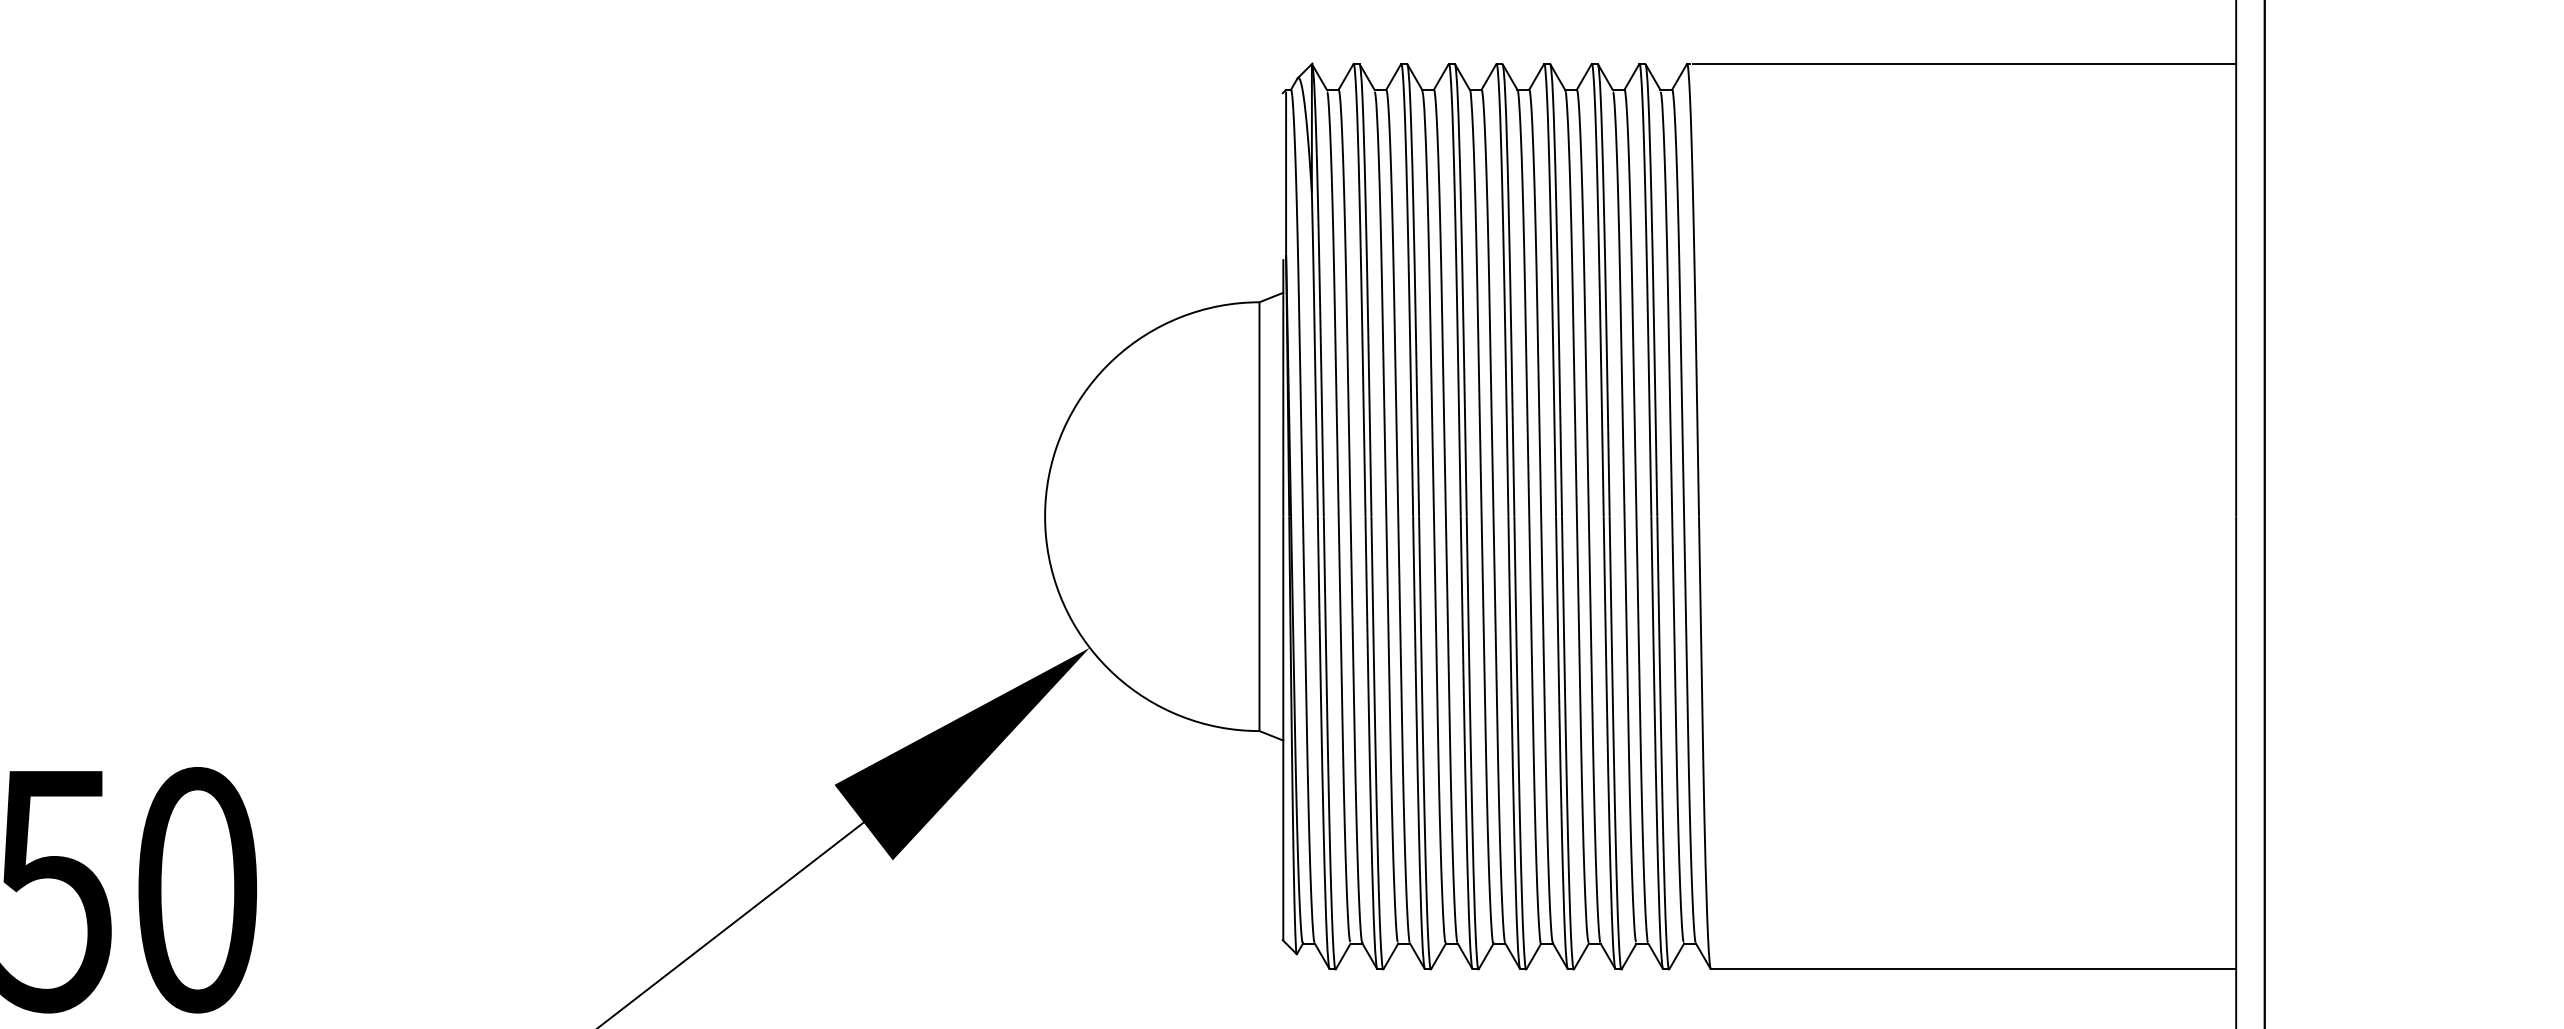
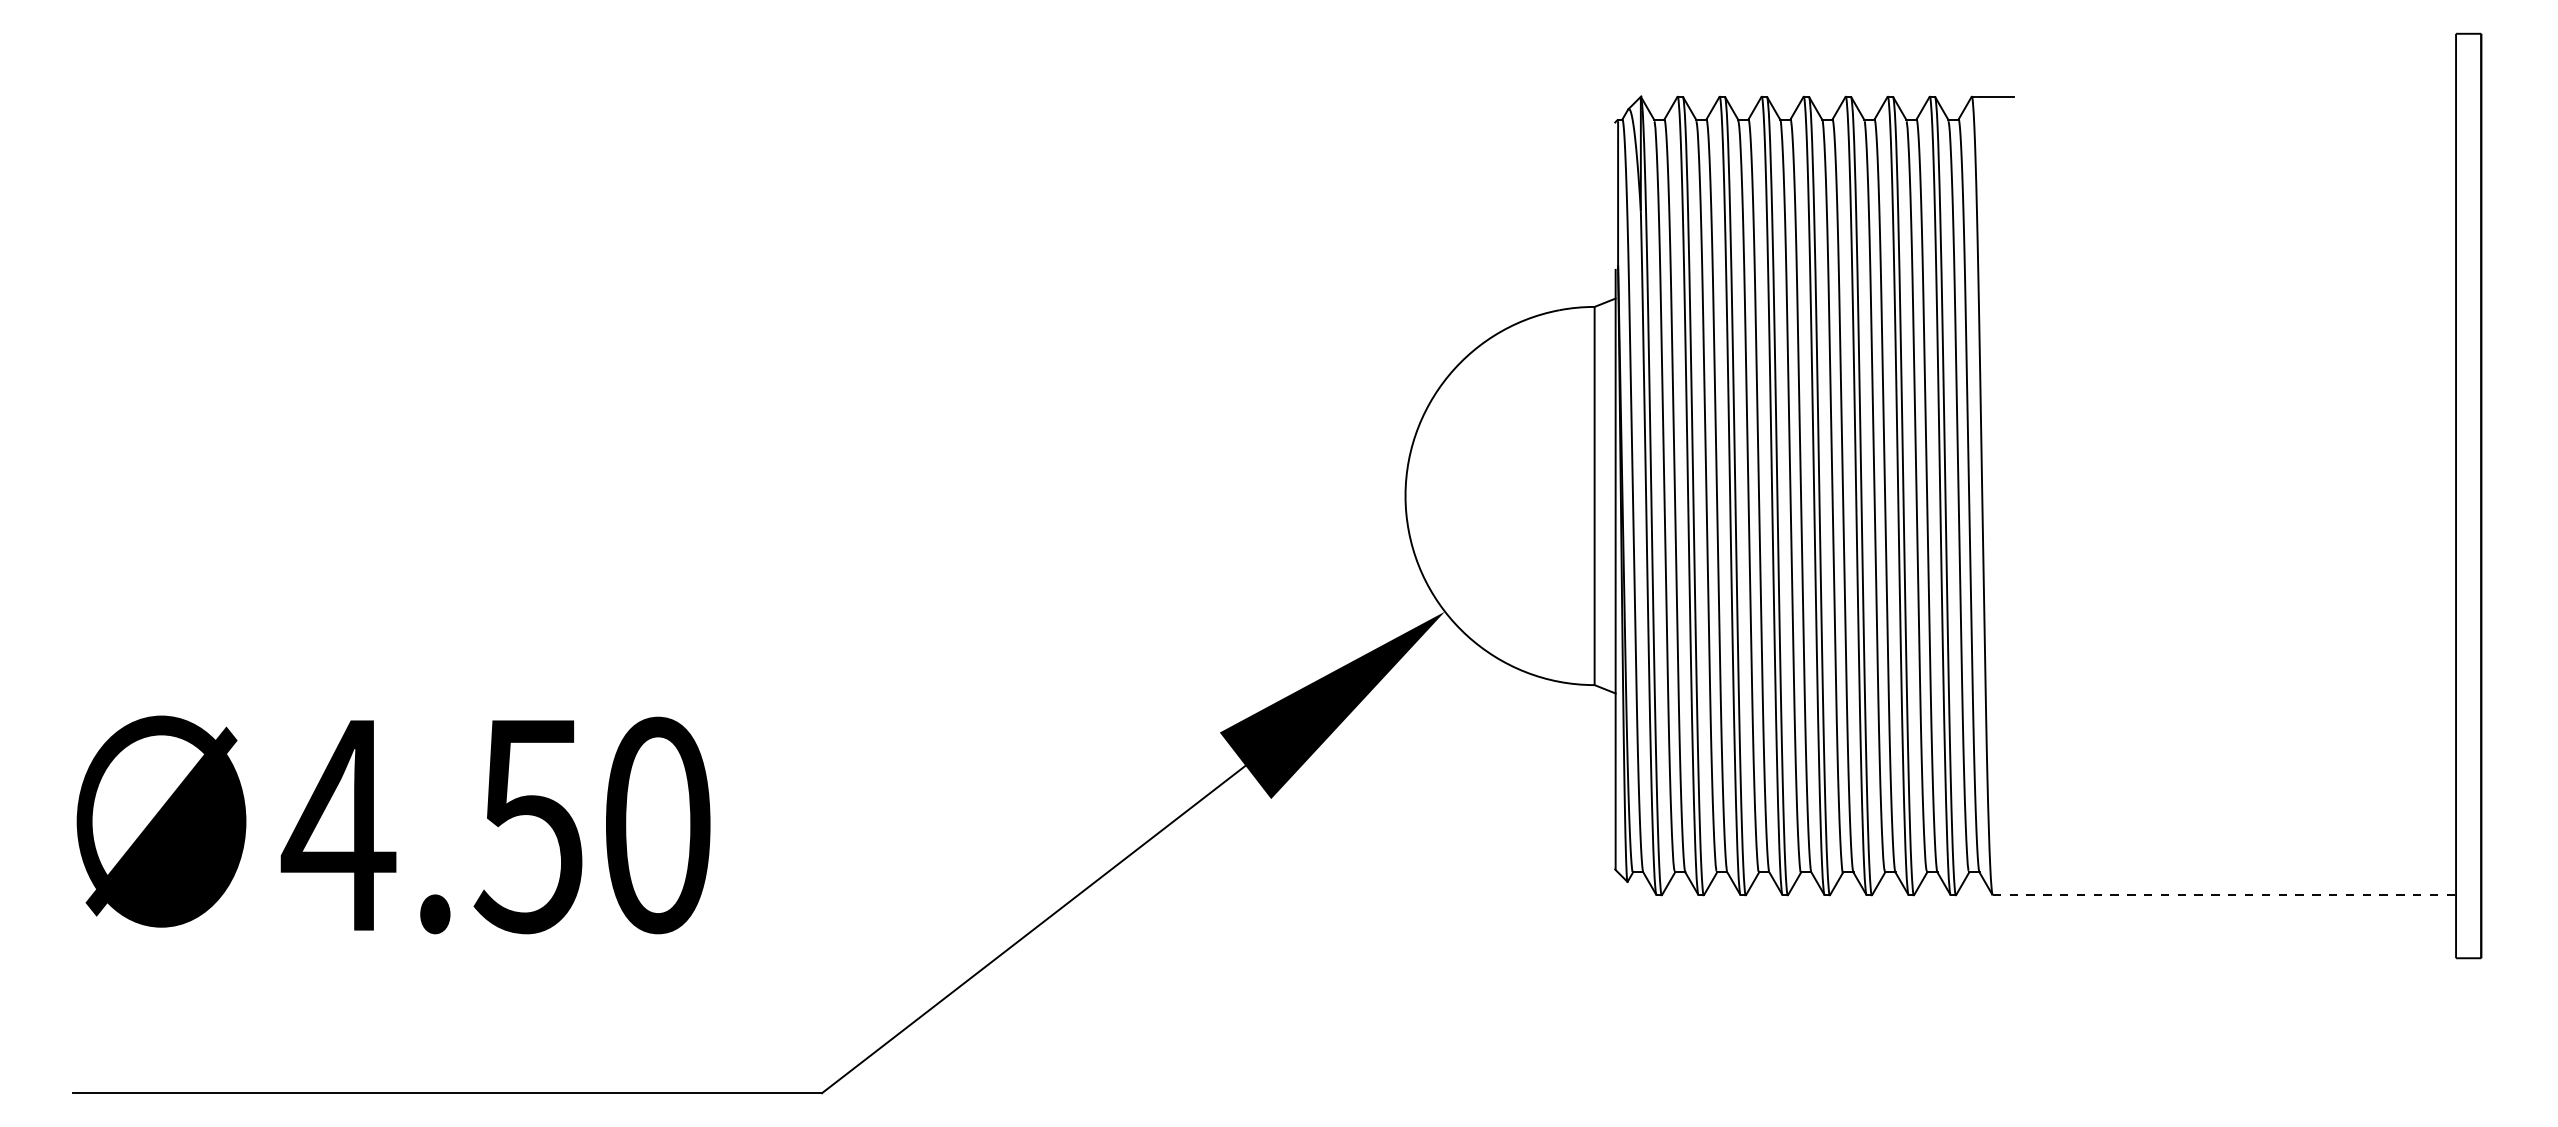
line: (1987, 63) -> (2236, 96), removed
line: (1973, 969) -> (2224, 895), solid -> dashed

